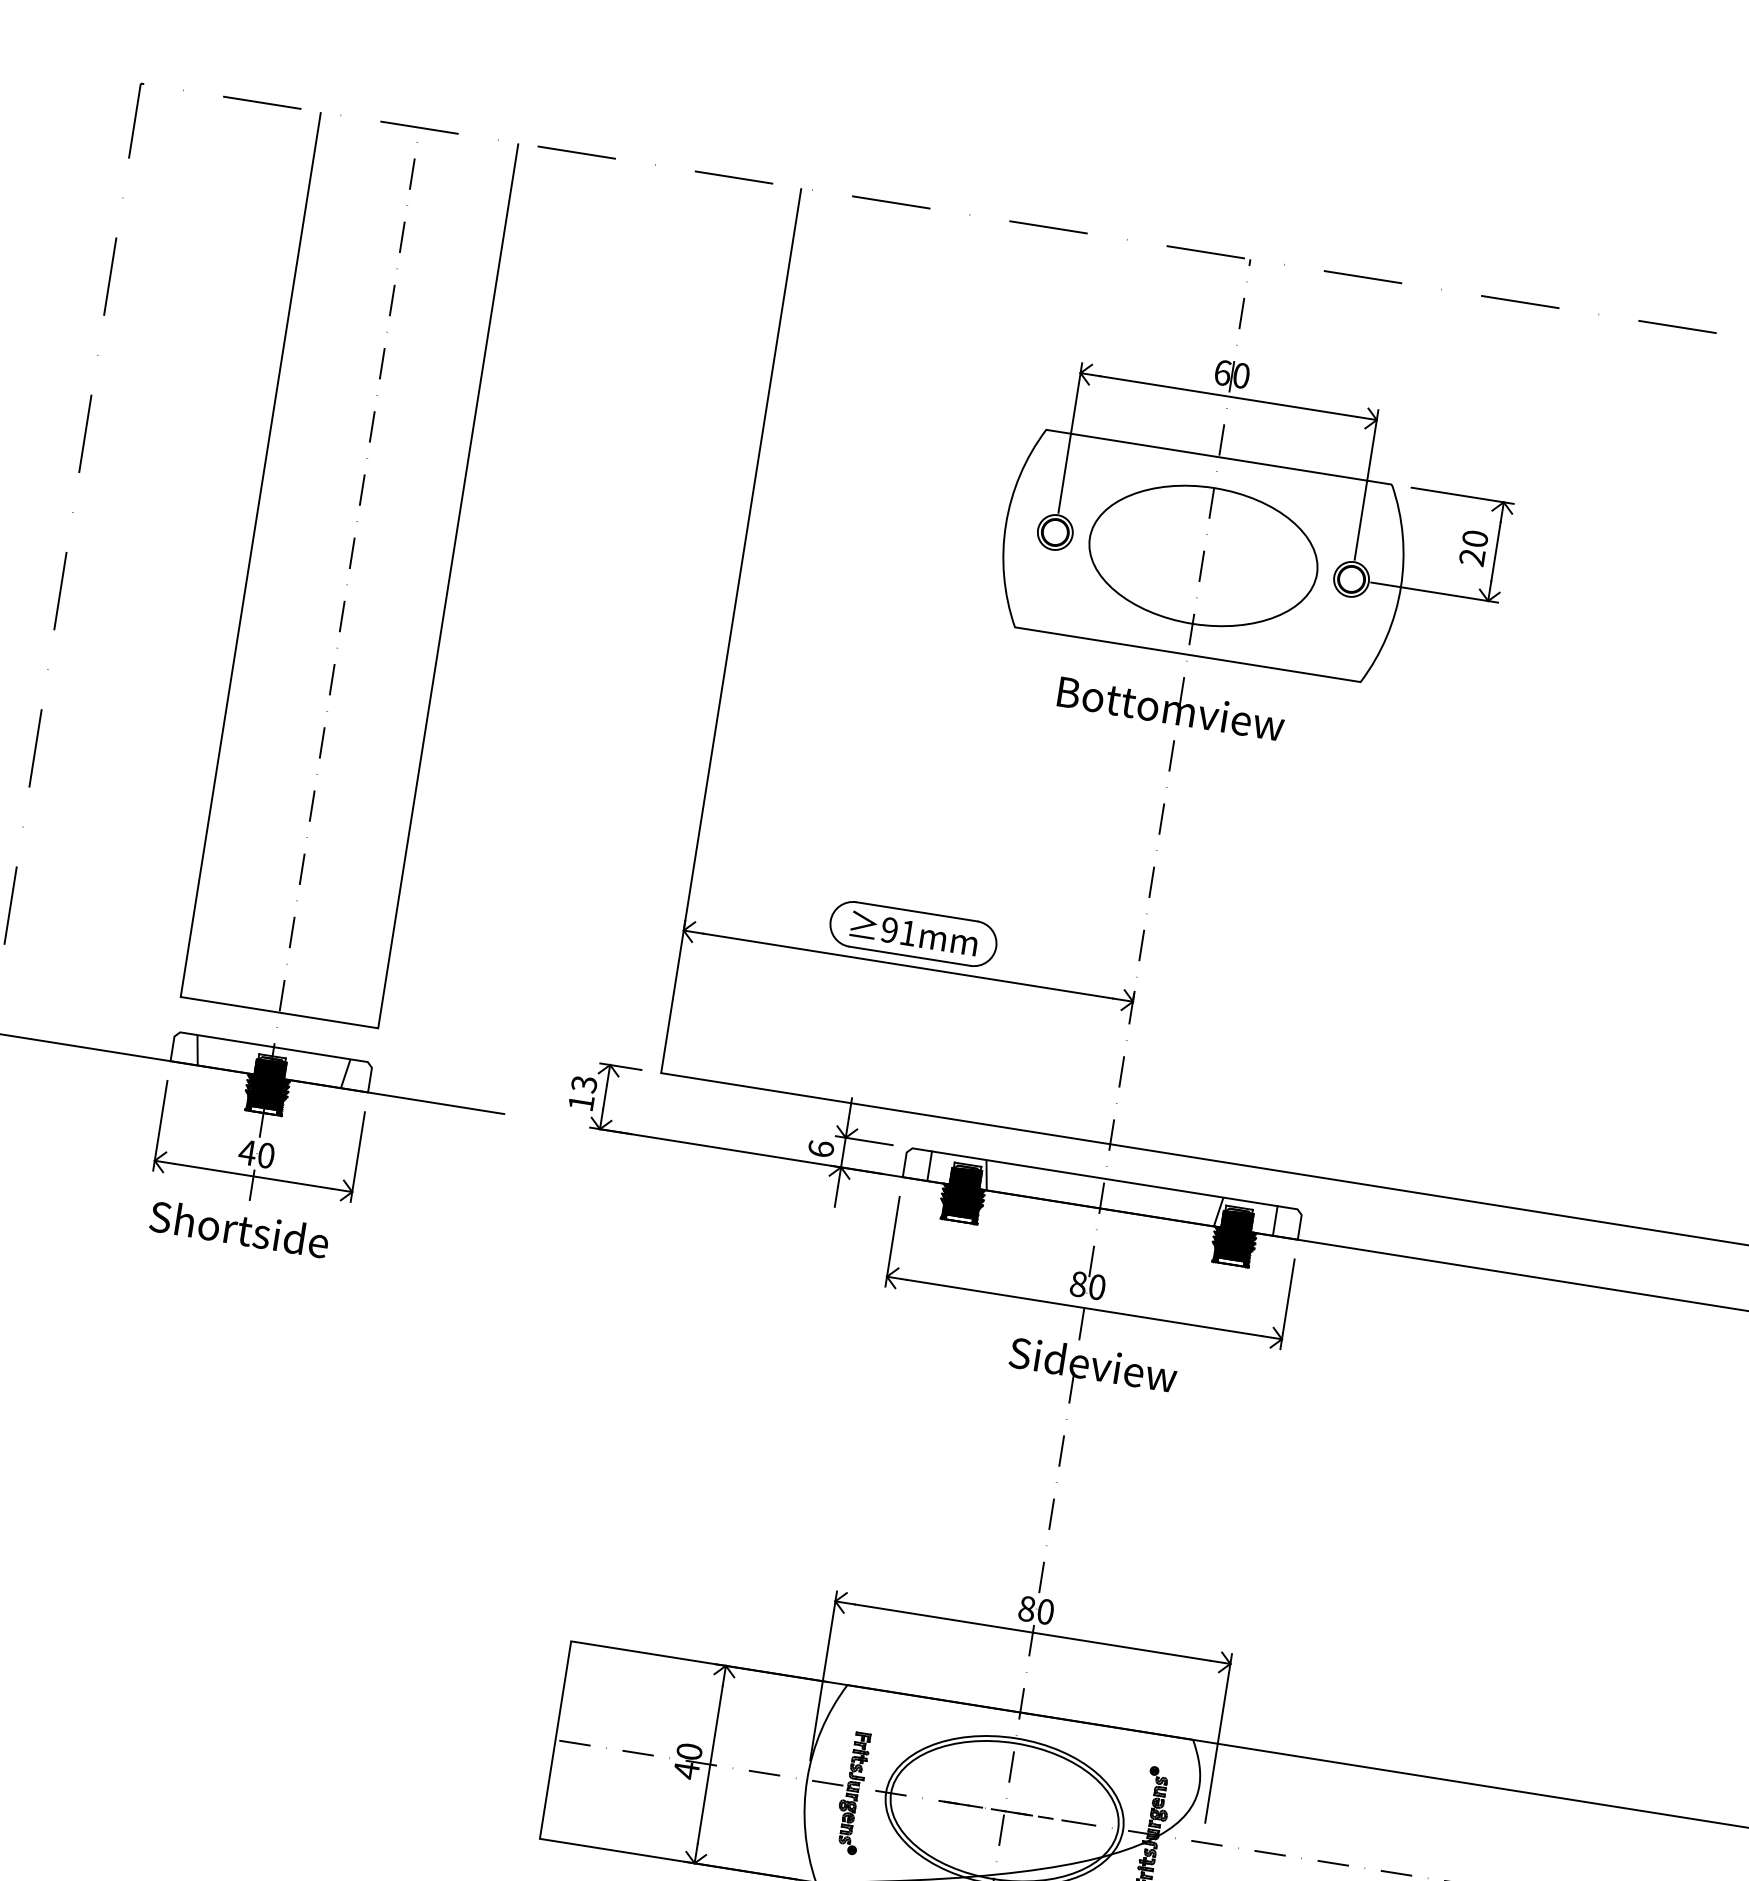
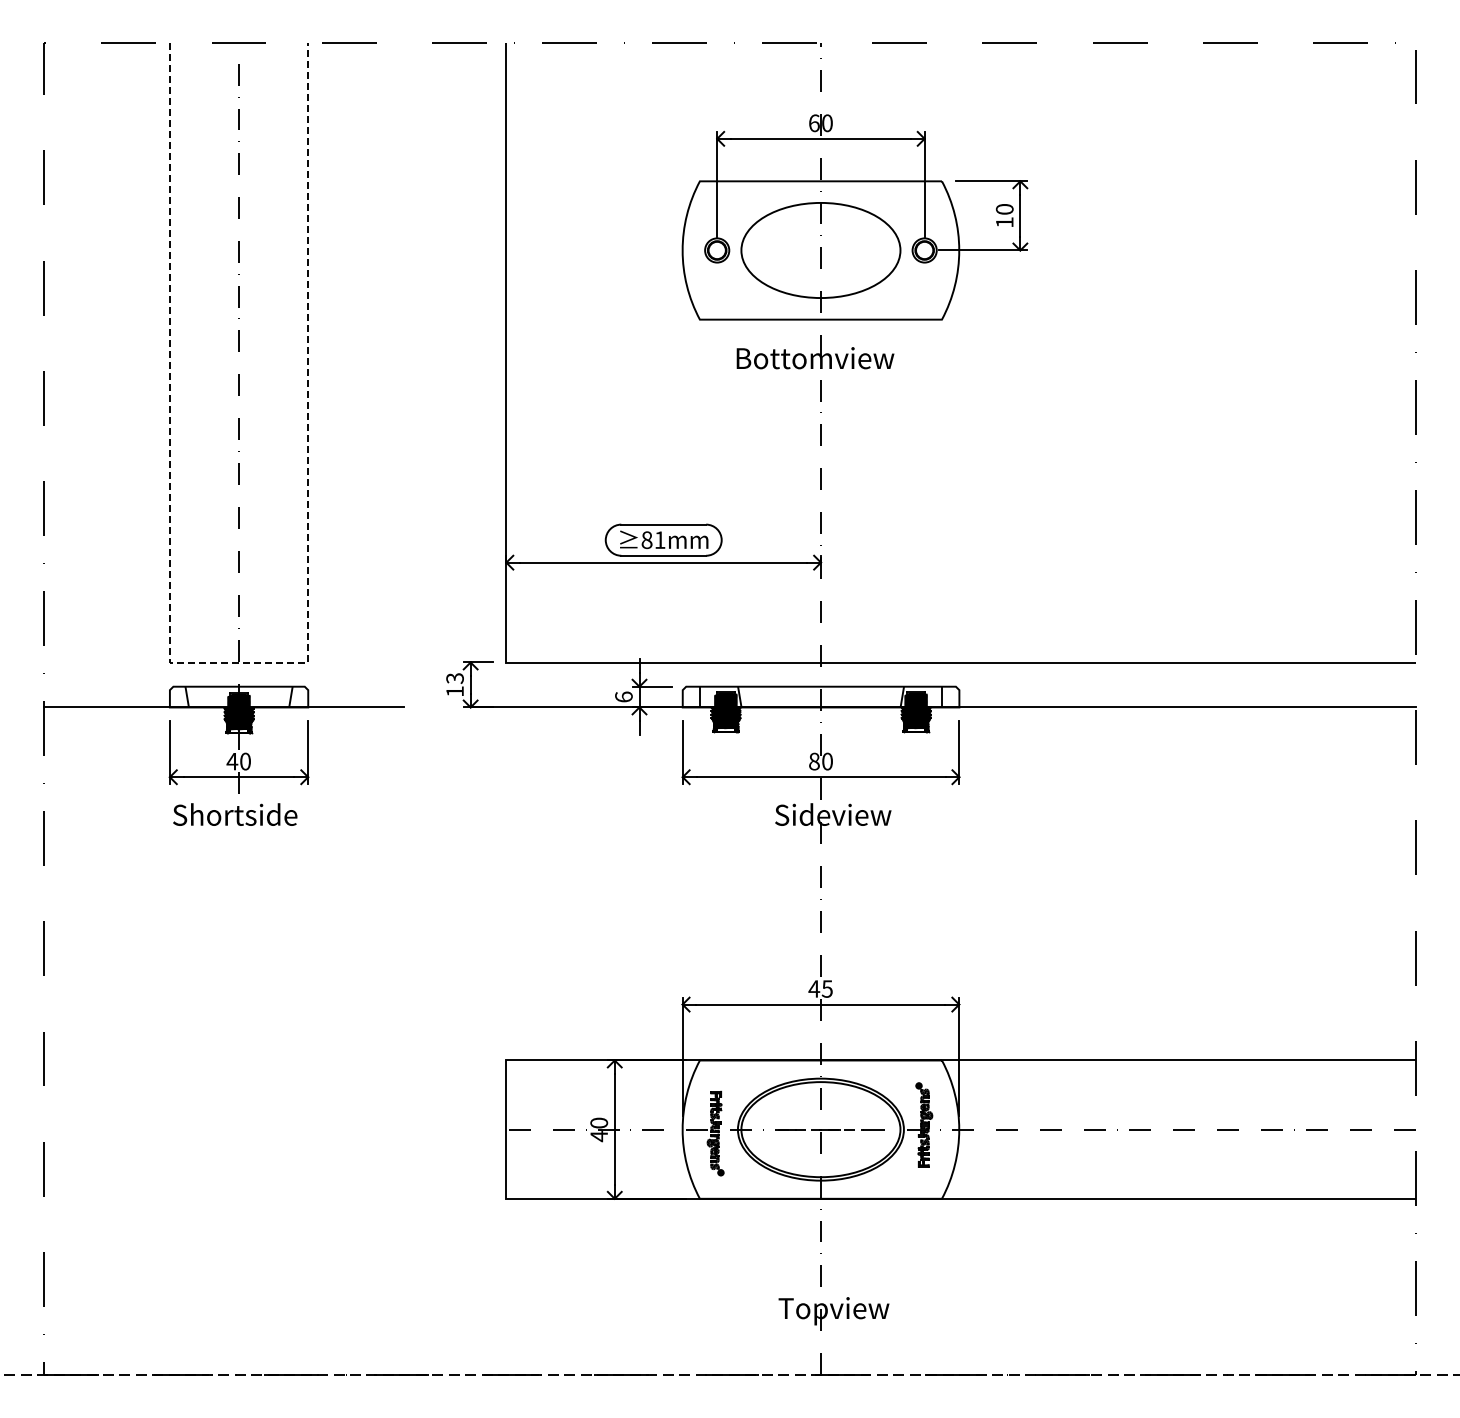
text: (1471, 557) -> (1004, 222), 20 -> 10
text: (888, 930) -> (646, 540), 91mm -> 81mm
line: (280, 1012) -> (239, 662), solid -> dashed
text: (1035, 1609) -> (820, 988), 80 -> 45

